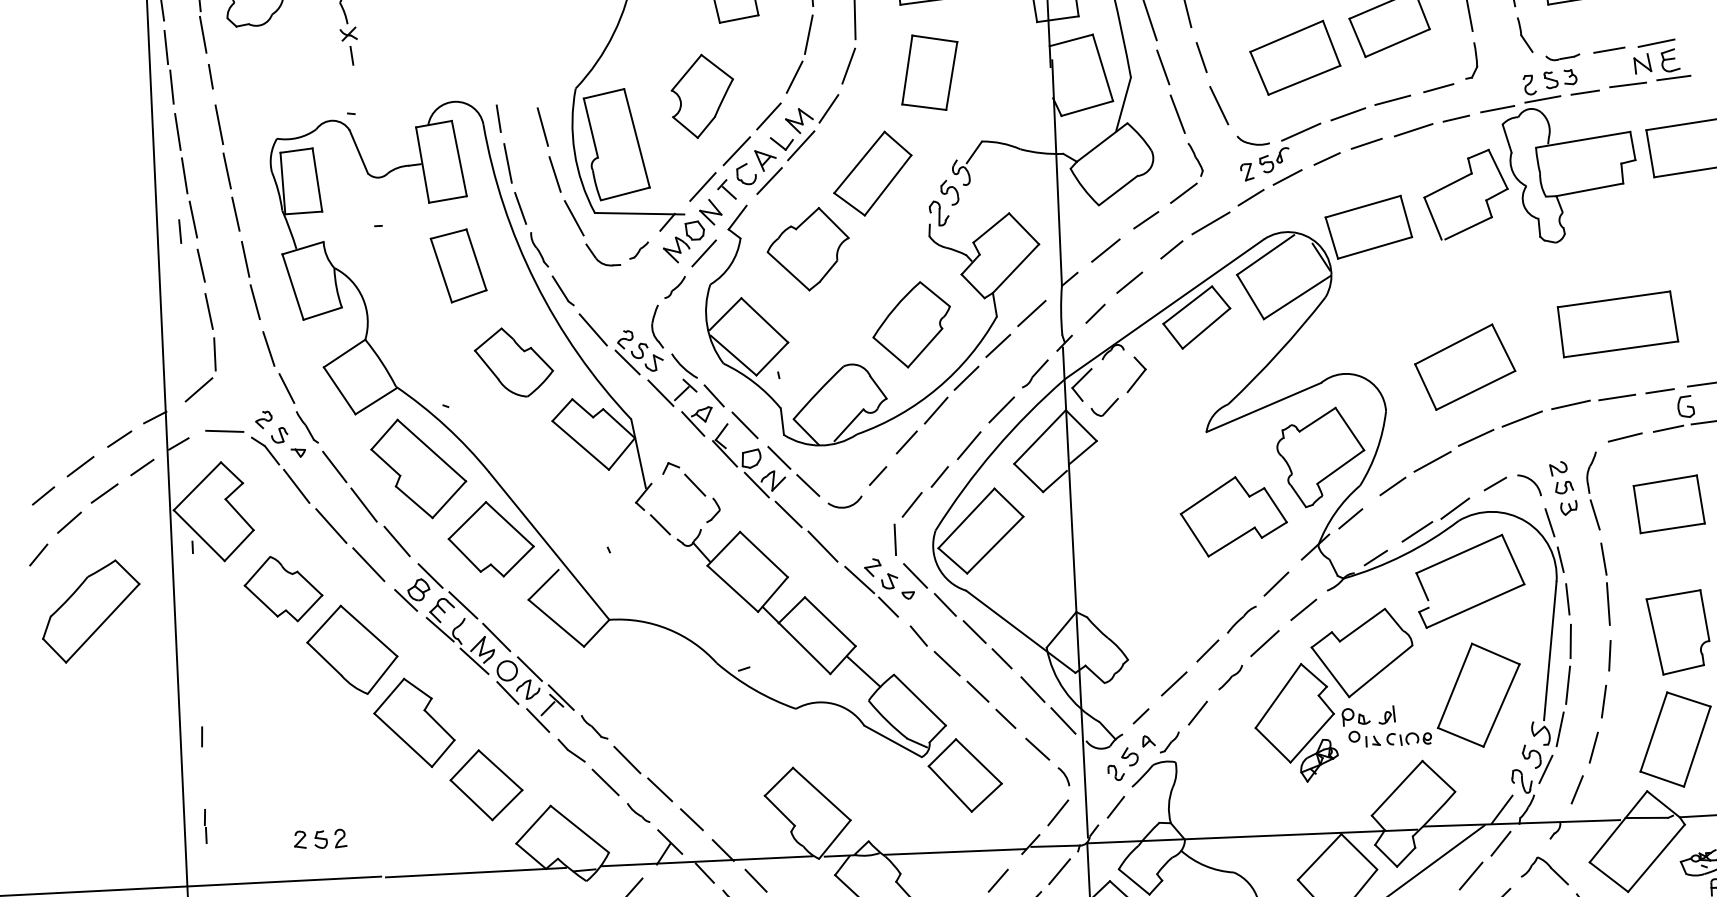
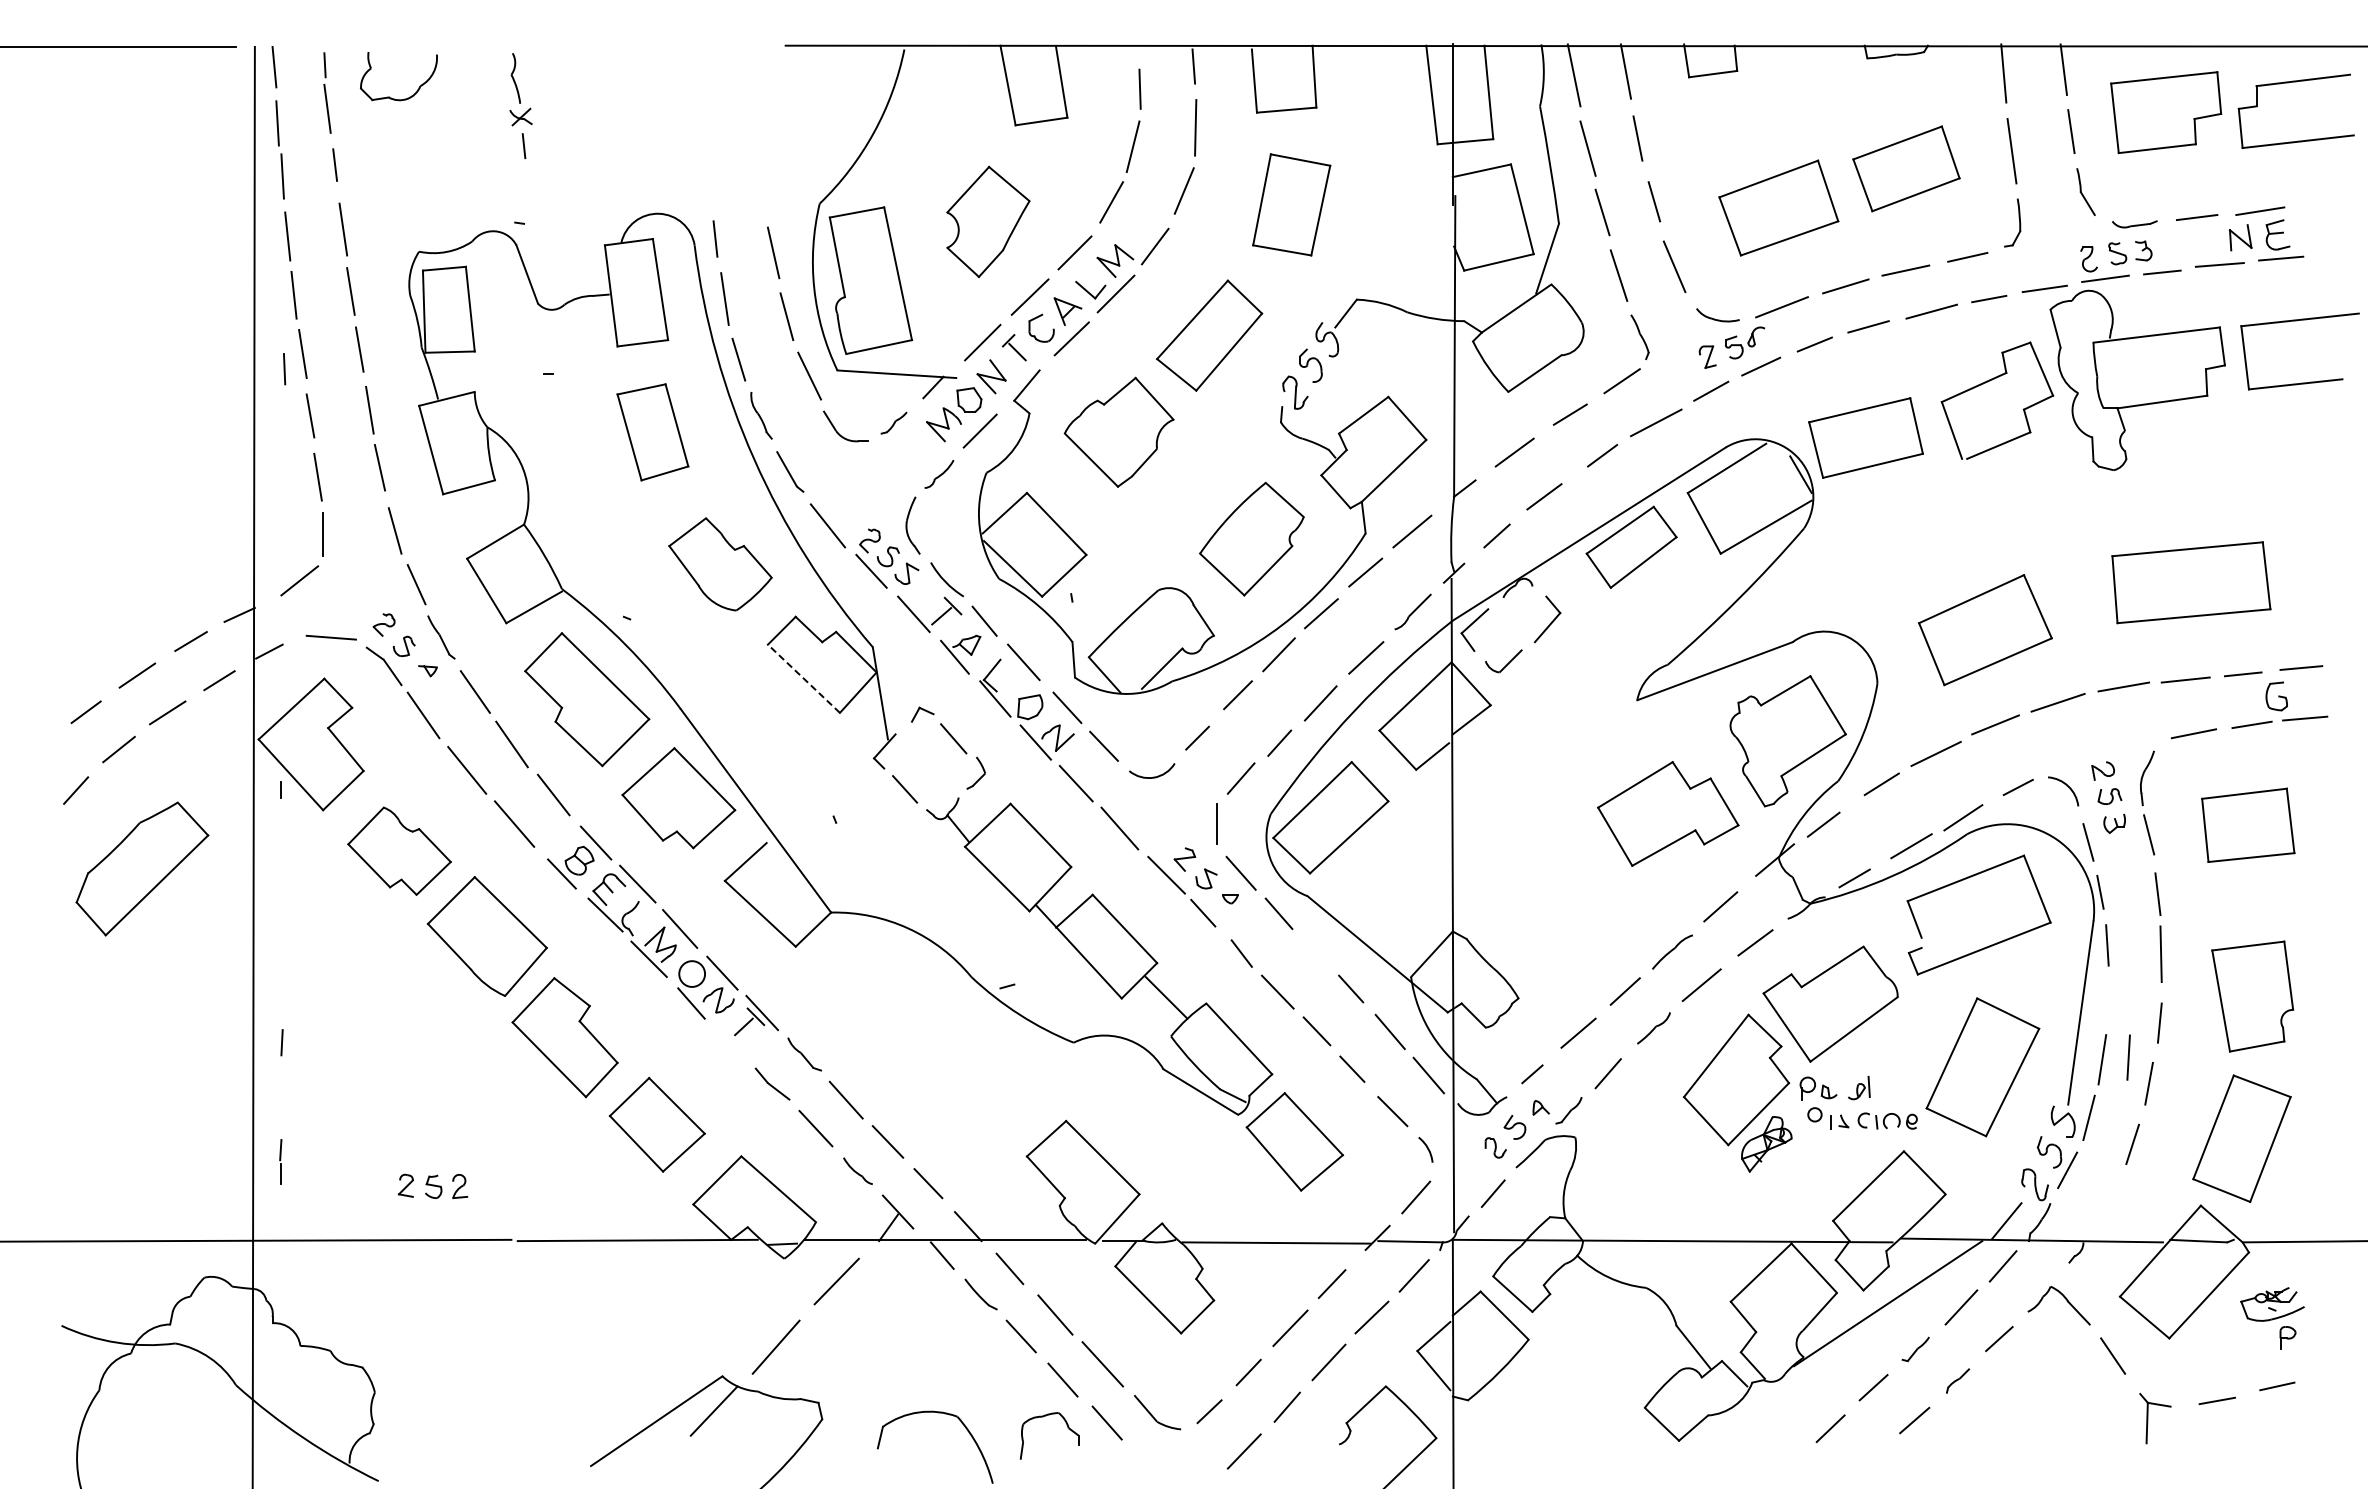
line: (580, 445) -> (803, 678), solid -> dashed
line: (974, 631) -> (1316, 951), removed
line: (1570, 641) -> (2128, 1057), moved
line: (537, 720) -> (729, 1041), removed
line: (1576, 789) -> (2107, 1199), removed

